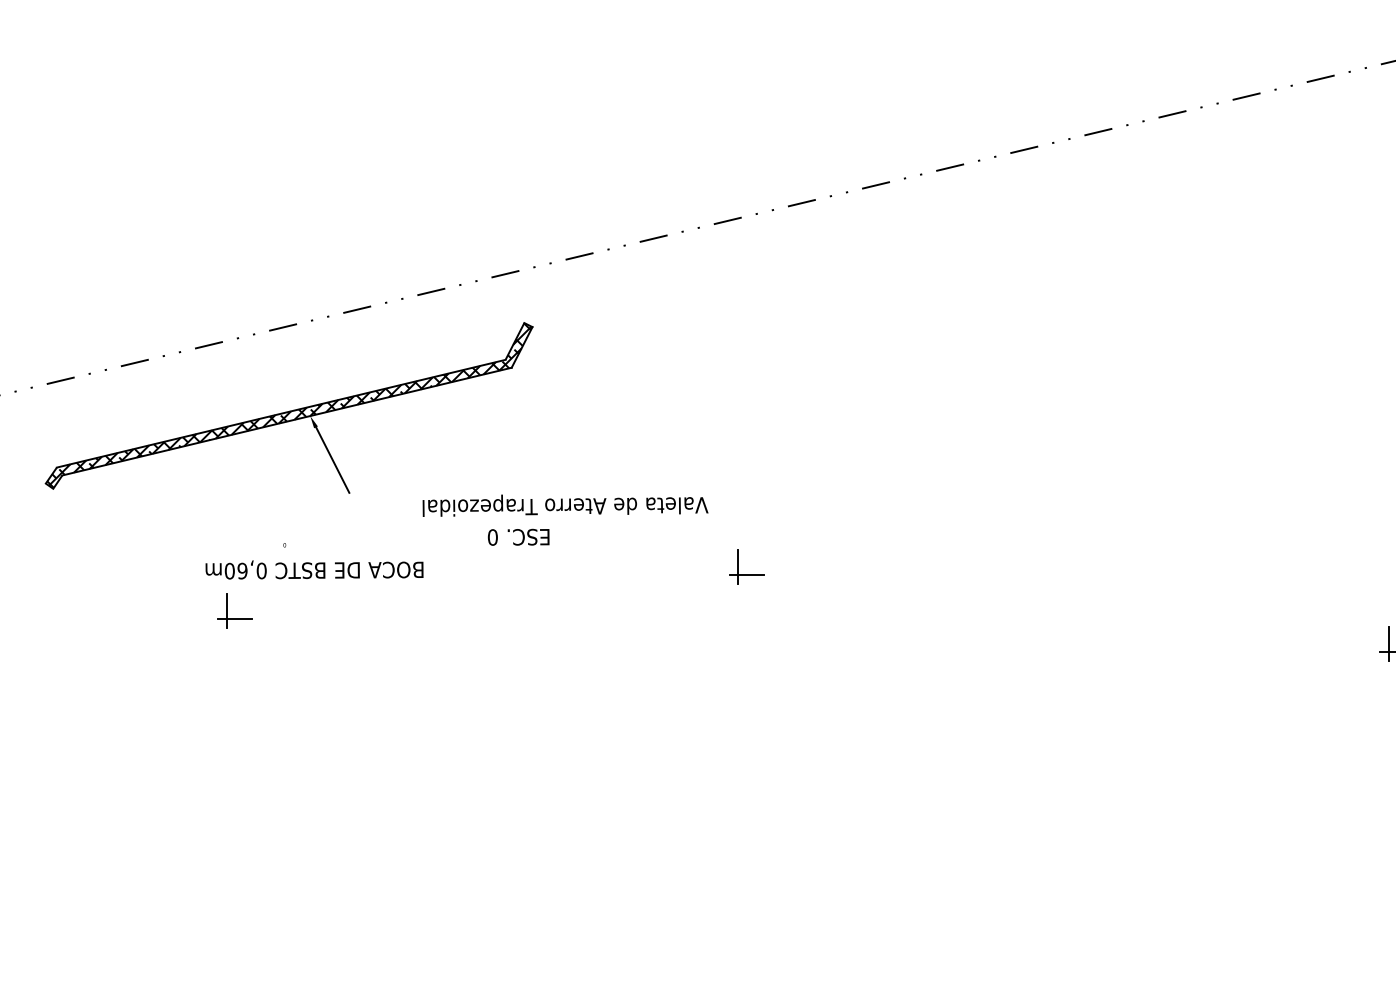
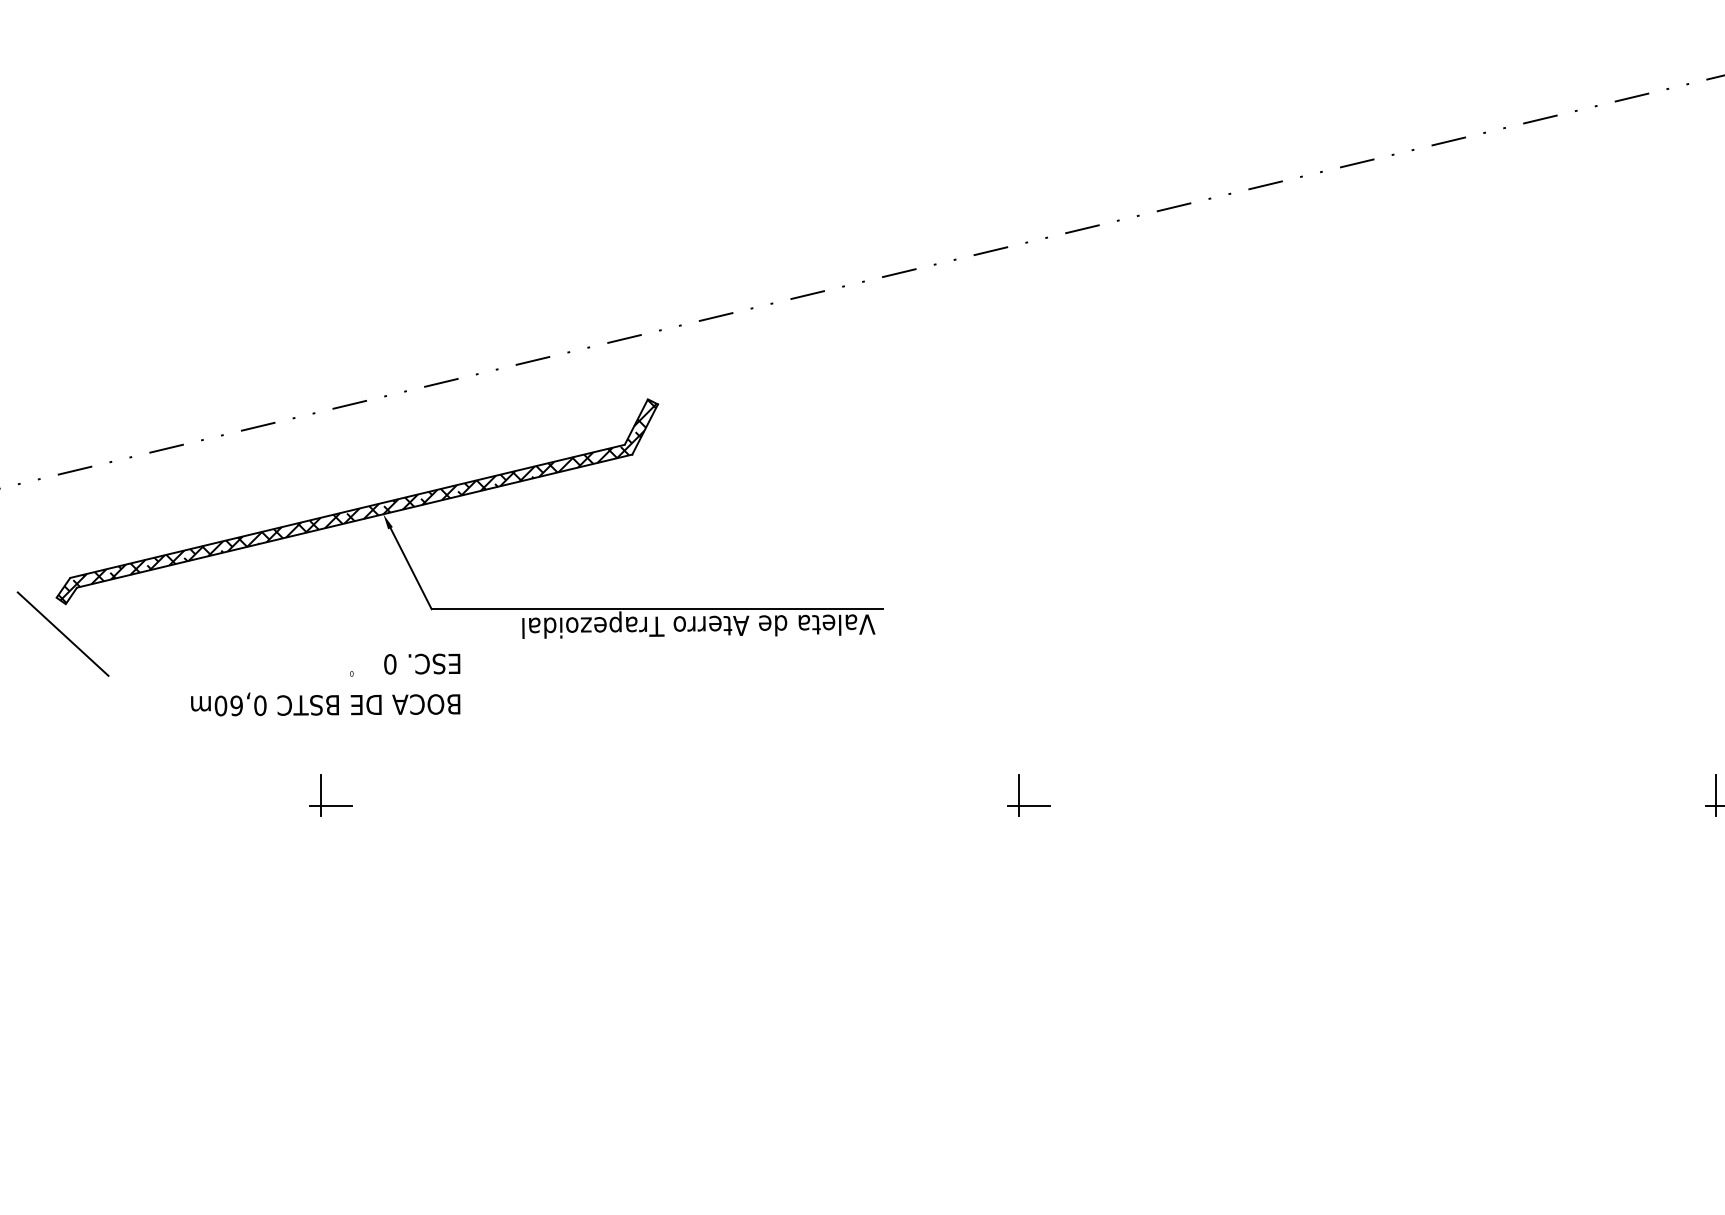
line: (531, 492) -> (656, 608), added
line: (50, 512) -> (62, 633), added
text: (518, 536) -> (421, 663), moved
part: (738, 566) -> (1018, 795), moved
text: (314, 569) -> (325, 703), moved
part: (227, 610) -> (321, 795), moved

